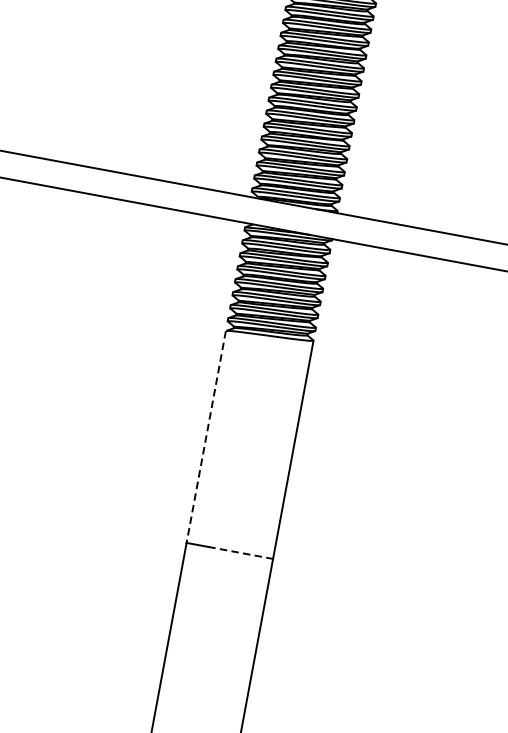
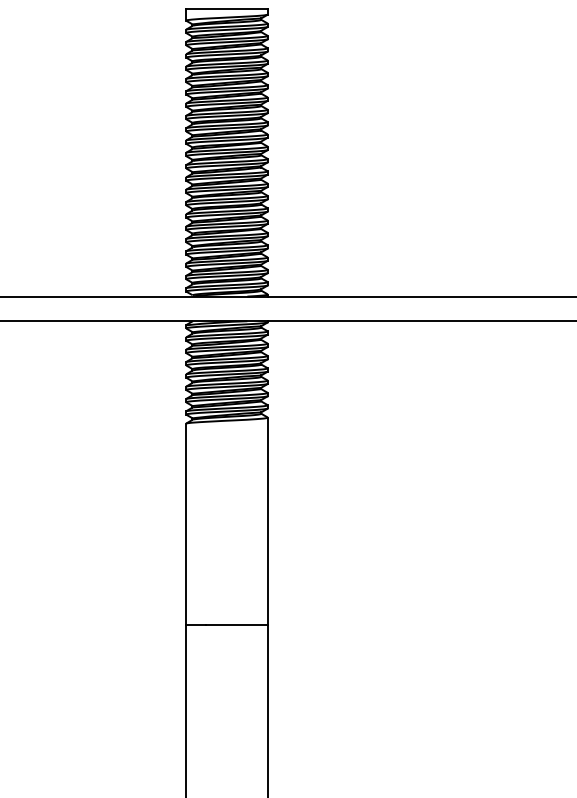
line: (205, 437) -> (185, 524), dashed -> solid
line: (241, 552) -> (237, 624), dashed -> solid

